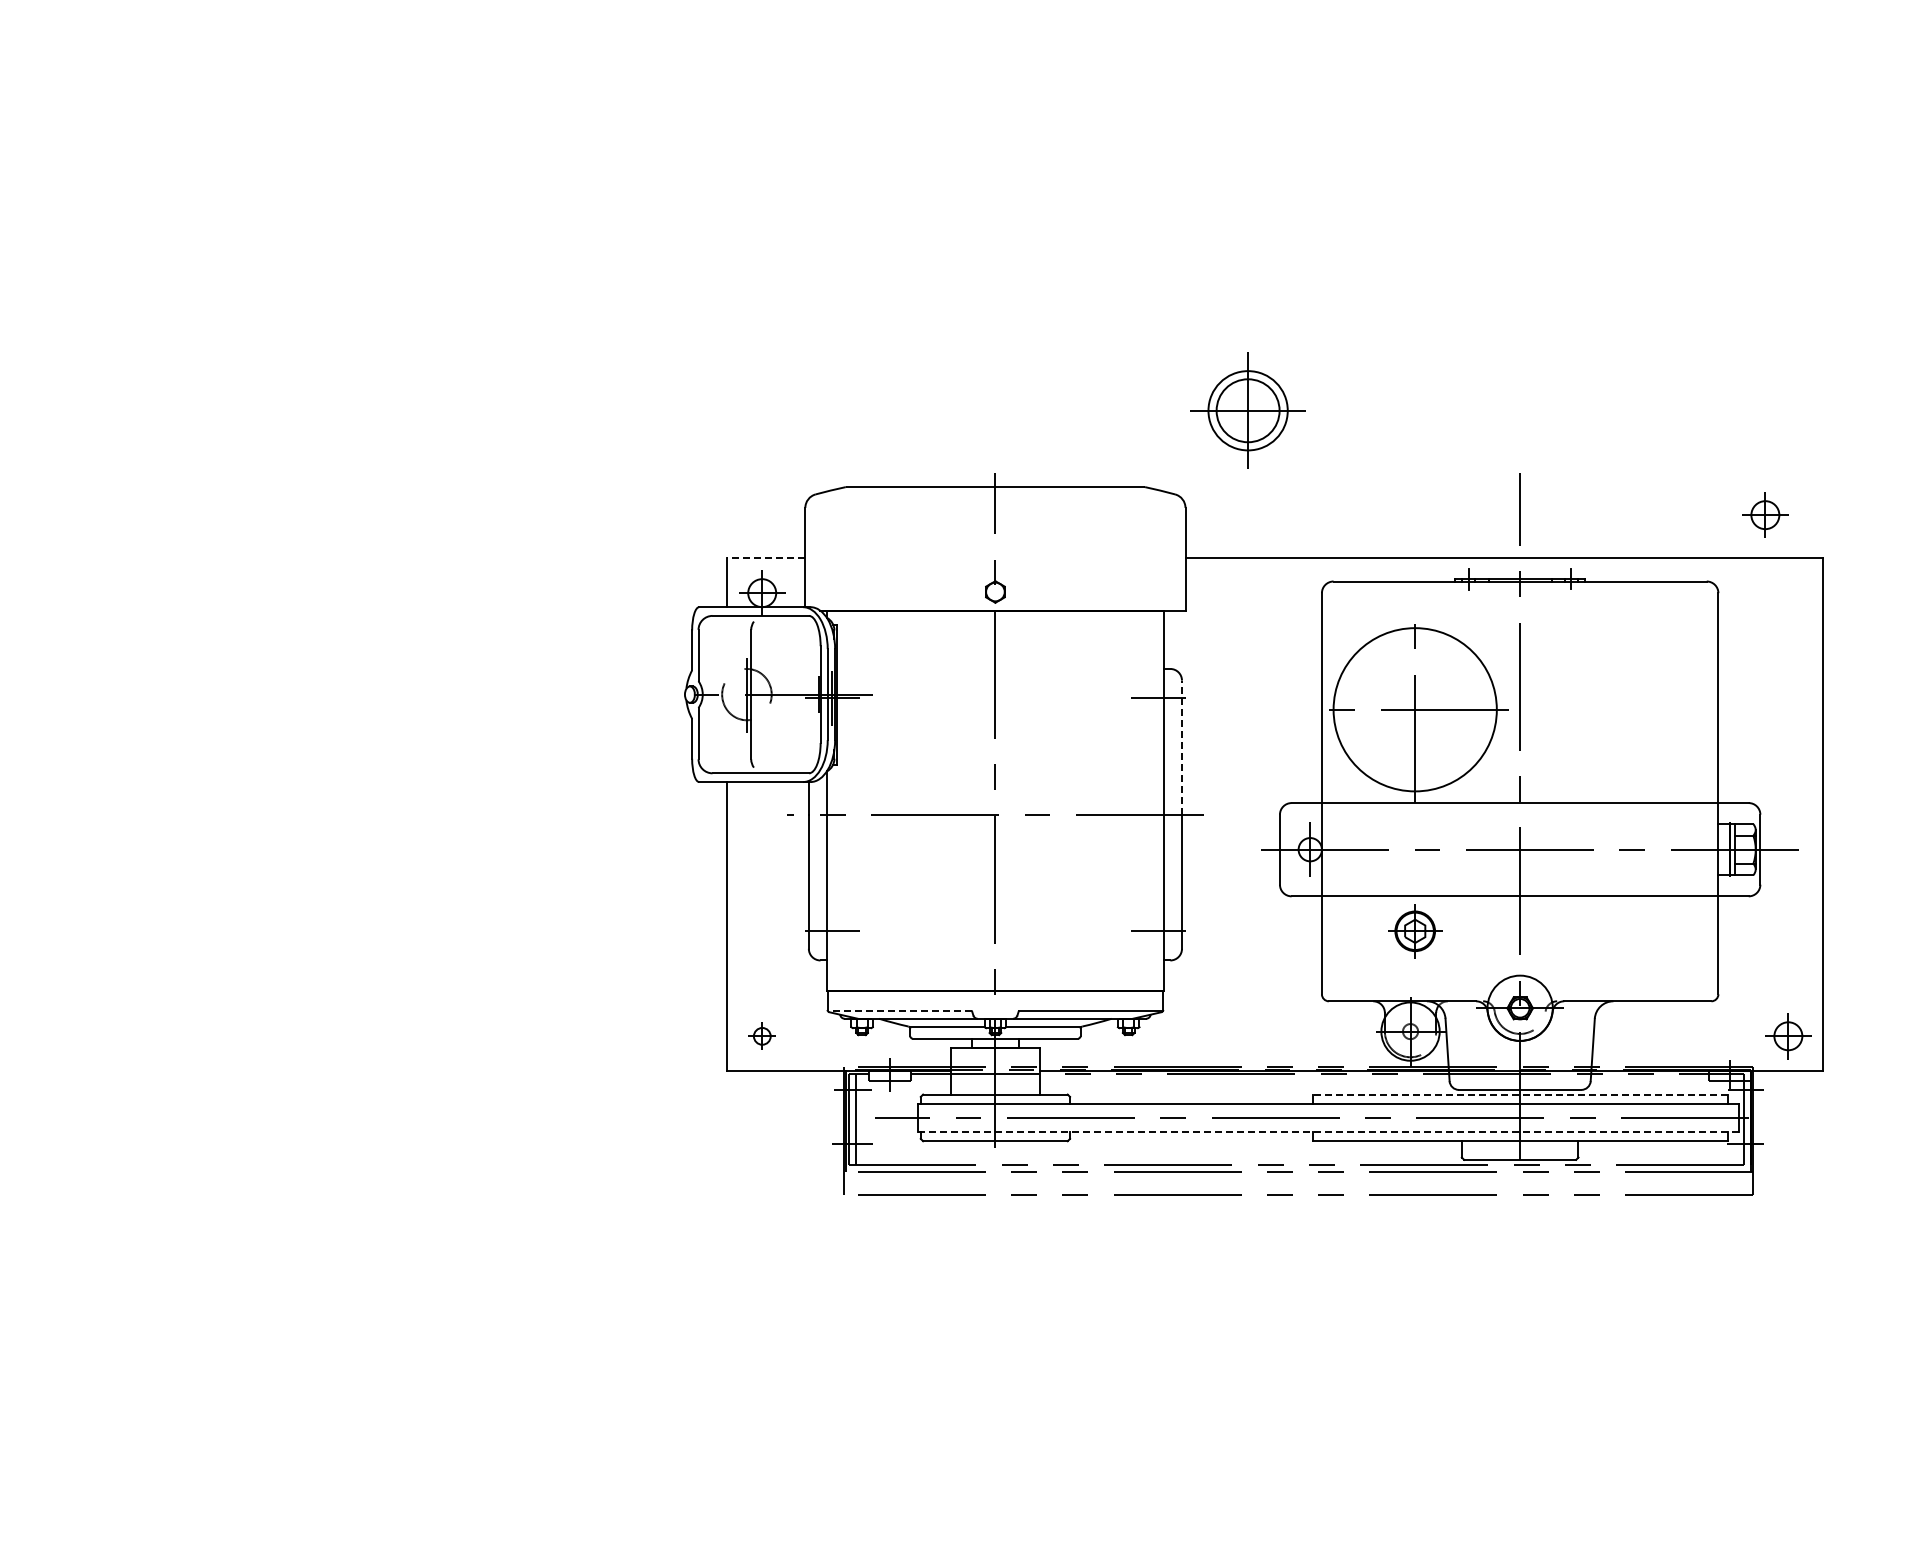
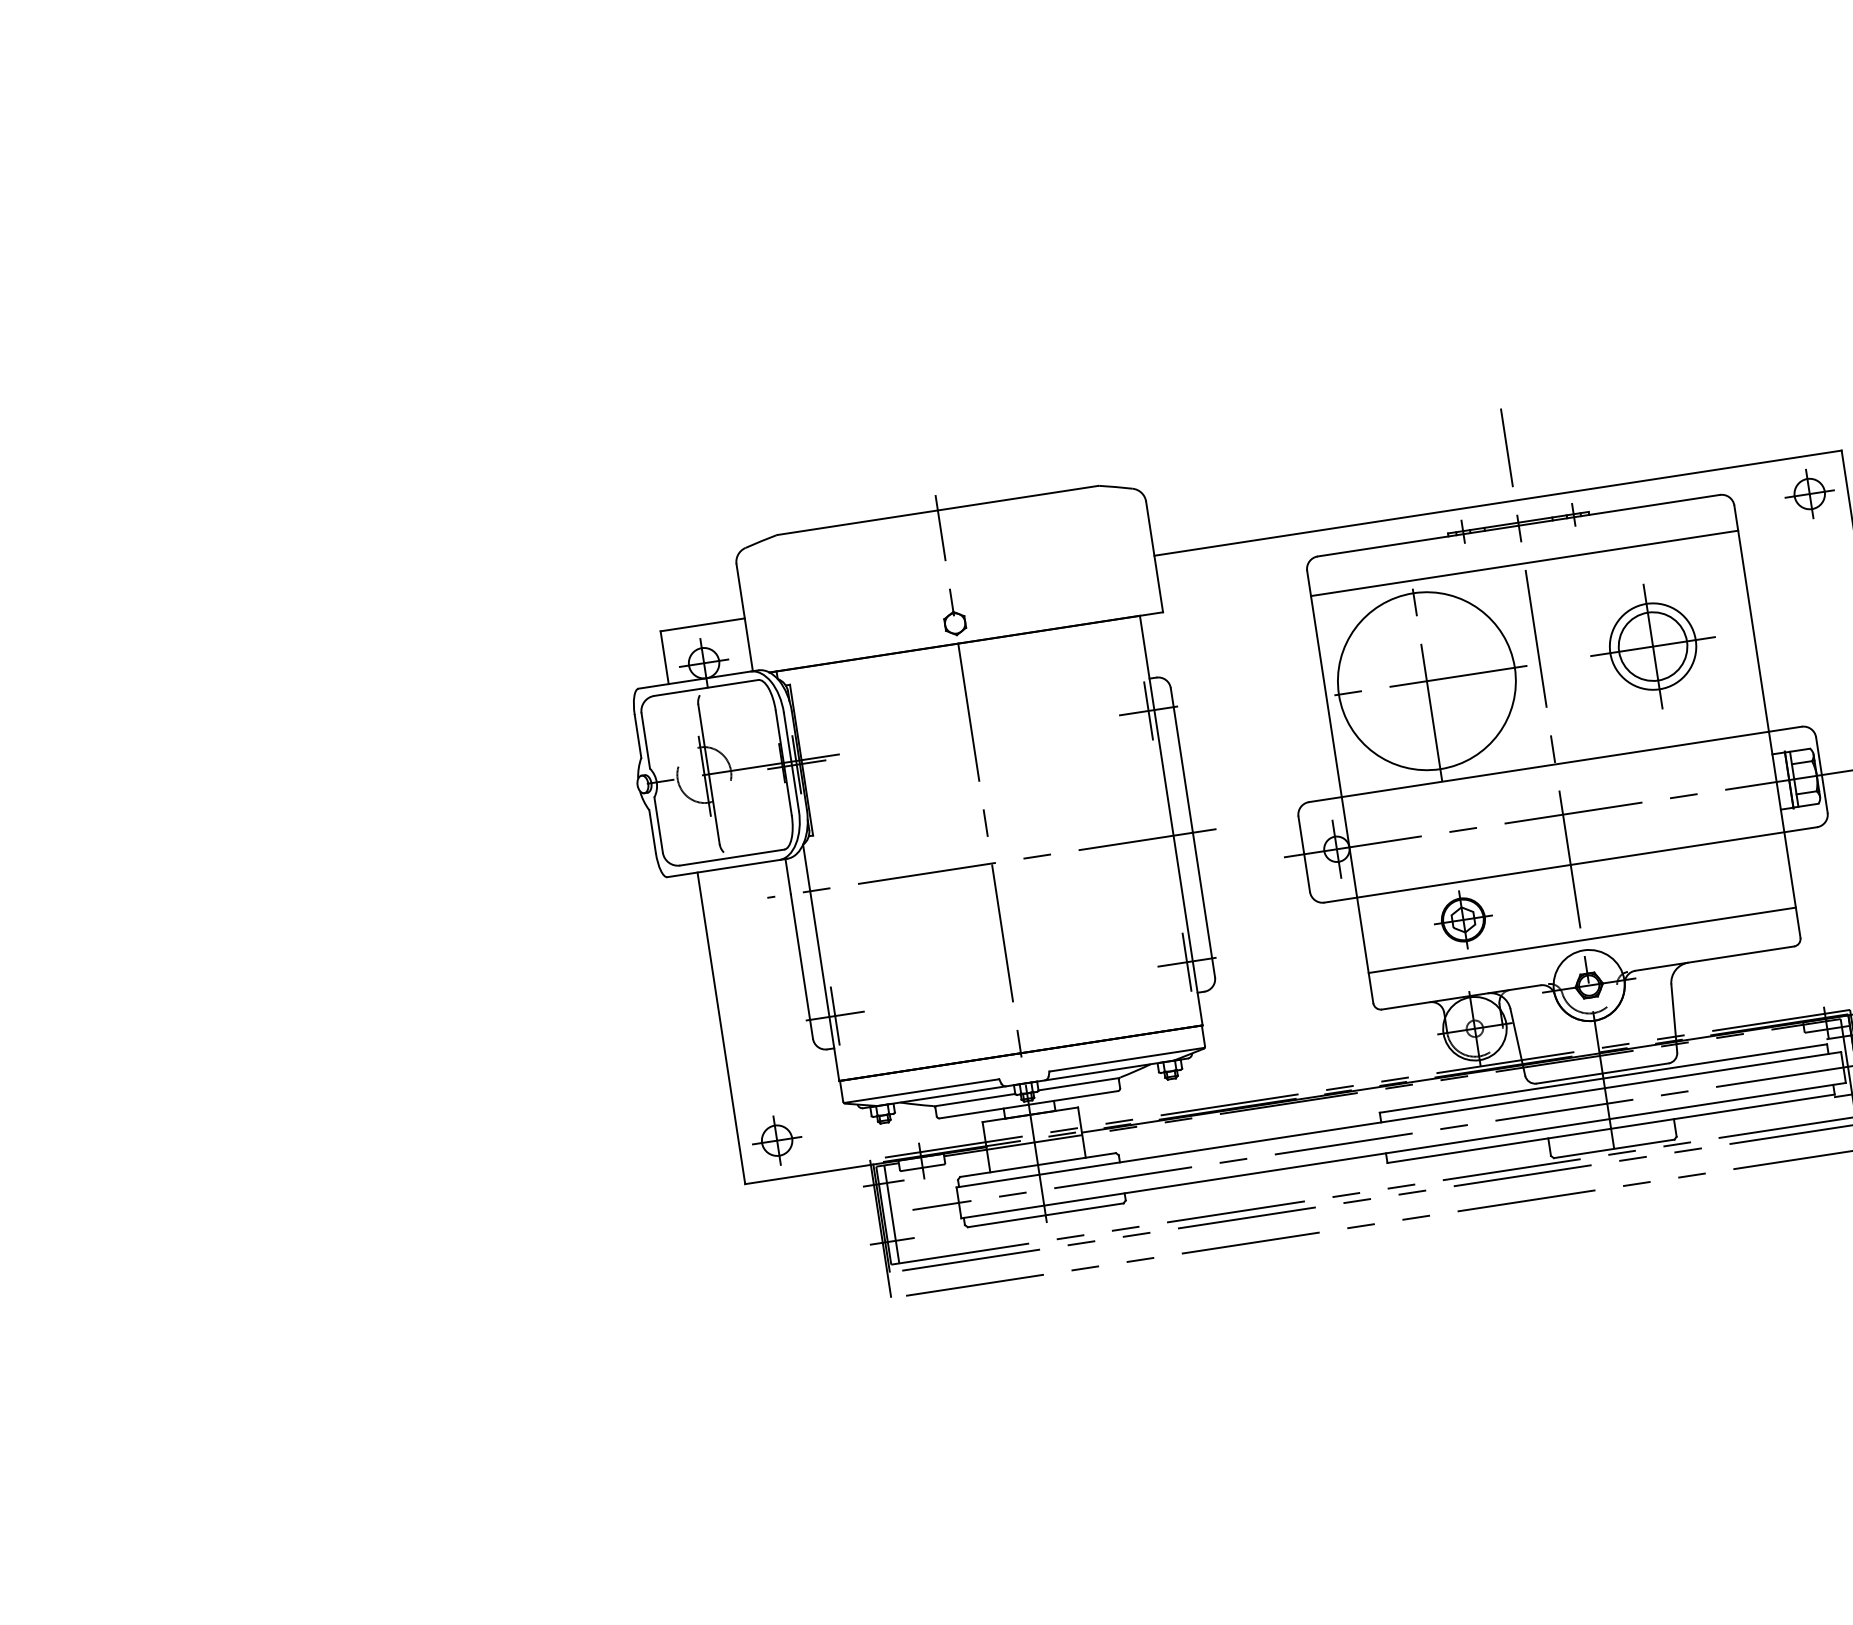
part: (1247, 410) -> (1652, 646), moved
part: (1765, 514) -> (1809, 493), moved
line: (765, 558) -> (701, 625), dashed -> solid
line: (1519, 616) -> (1523, 563), added
line: (1158, 697) -> (1148, 710), added
line: (1182, 747) -> (1182, 760), dashed -> solid
line: (832, 930) -> (835, 1015), added
line: (1158, 930) -> (1186, 961), added
line: (1519, 966) -> (1581, 940), added
line: (899, 1011) -> (920, 1091), dashed -> solid
part: (762, 1036) -> (777, 1140), size x1.67
line: (1520, 1094) -> (1603, 1078), dashed -> solid
line: (1328, 1132) -> (1403, 1150), dashed -> solid

